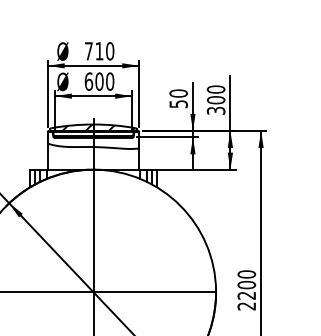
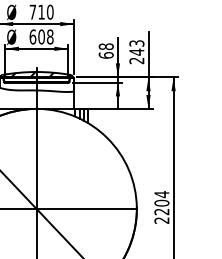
text: (110, 81) -> (50, 36), 600 -> 608
text: (178, 98) -> (106, 50), 50 -> 68
text: (215, 99) -> (136, 51), 300 -> 243
text: (246, 274) -> (161, 194), 2200 -> 2204

